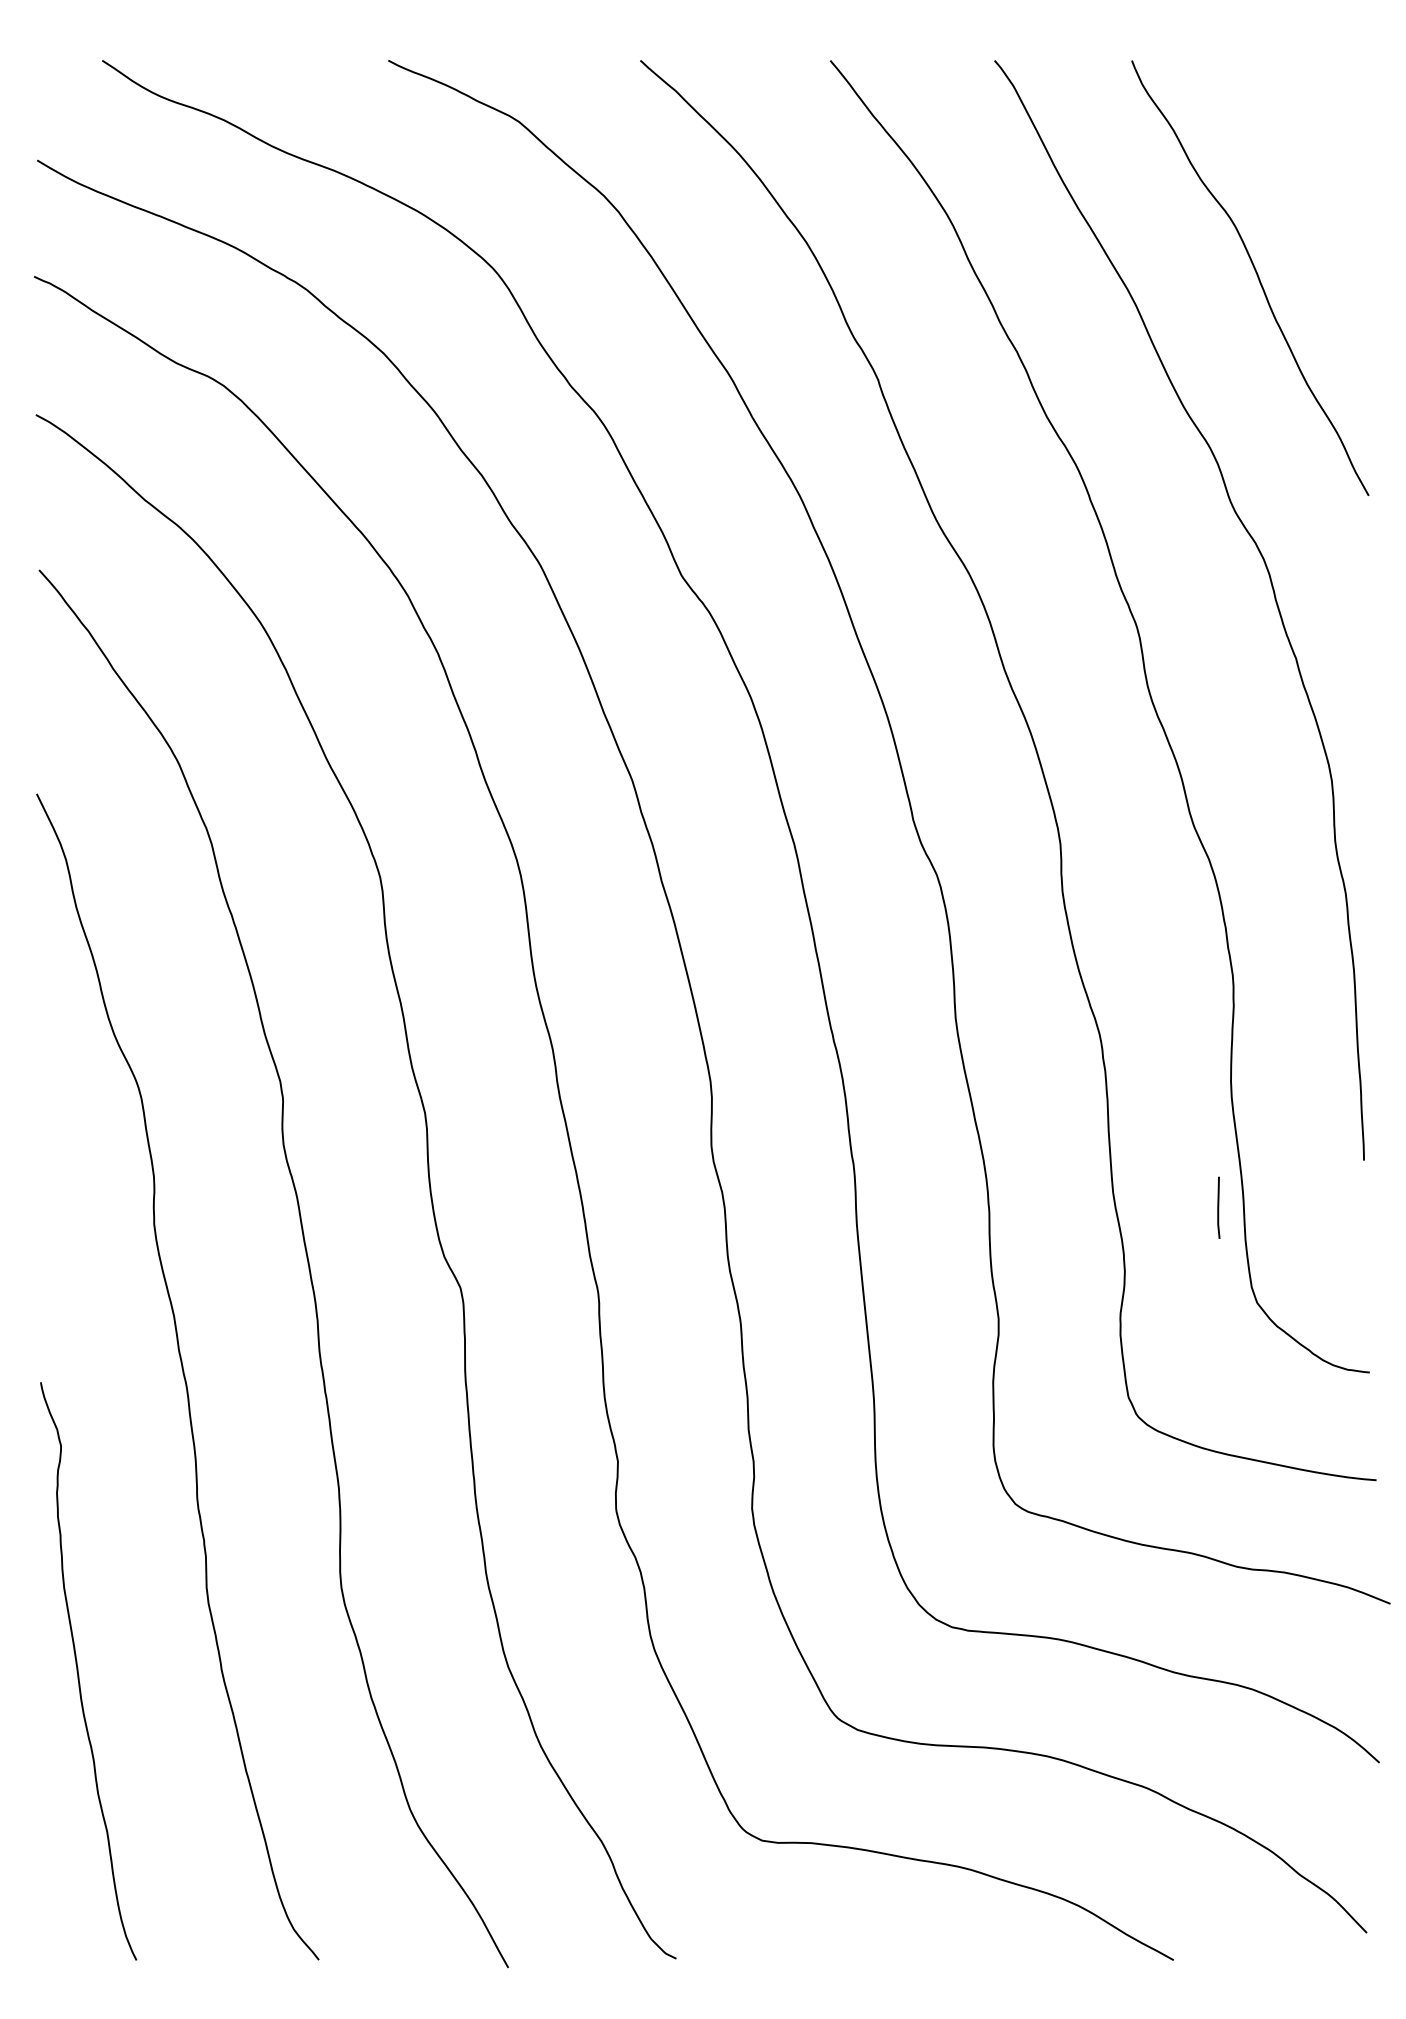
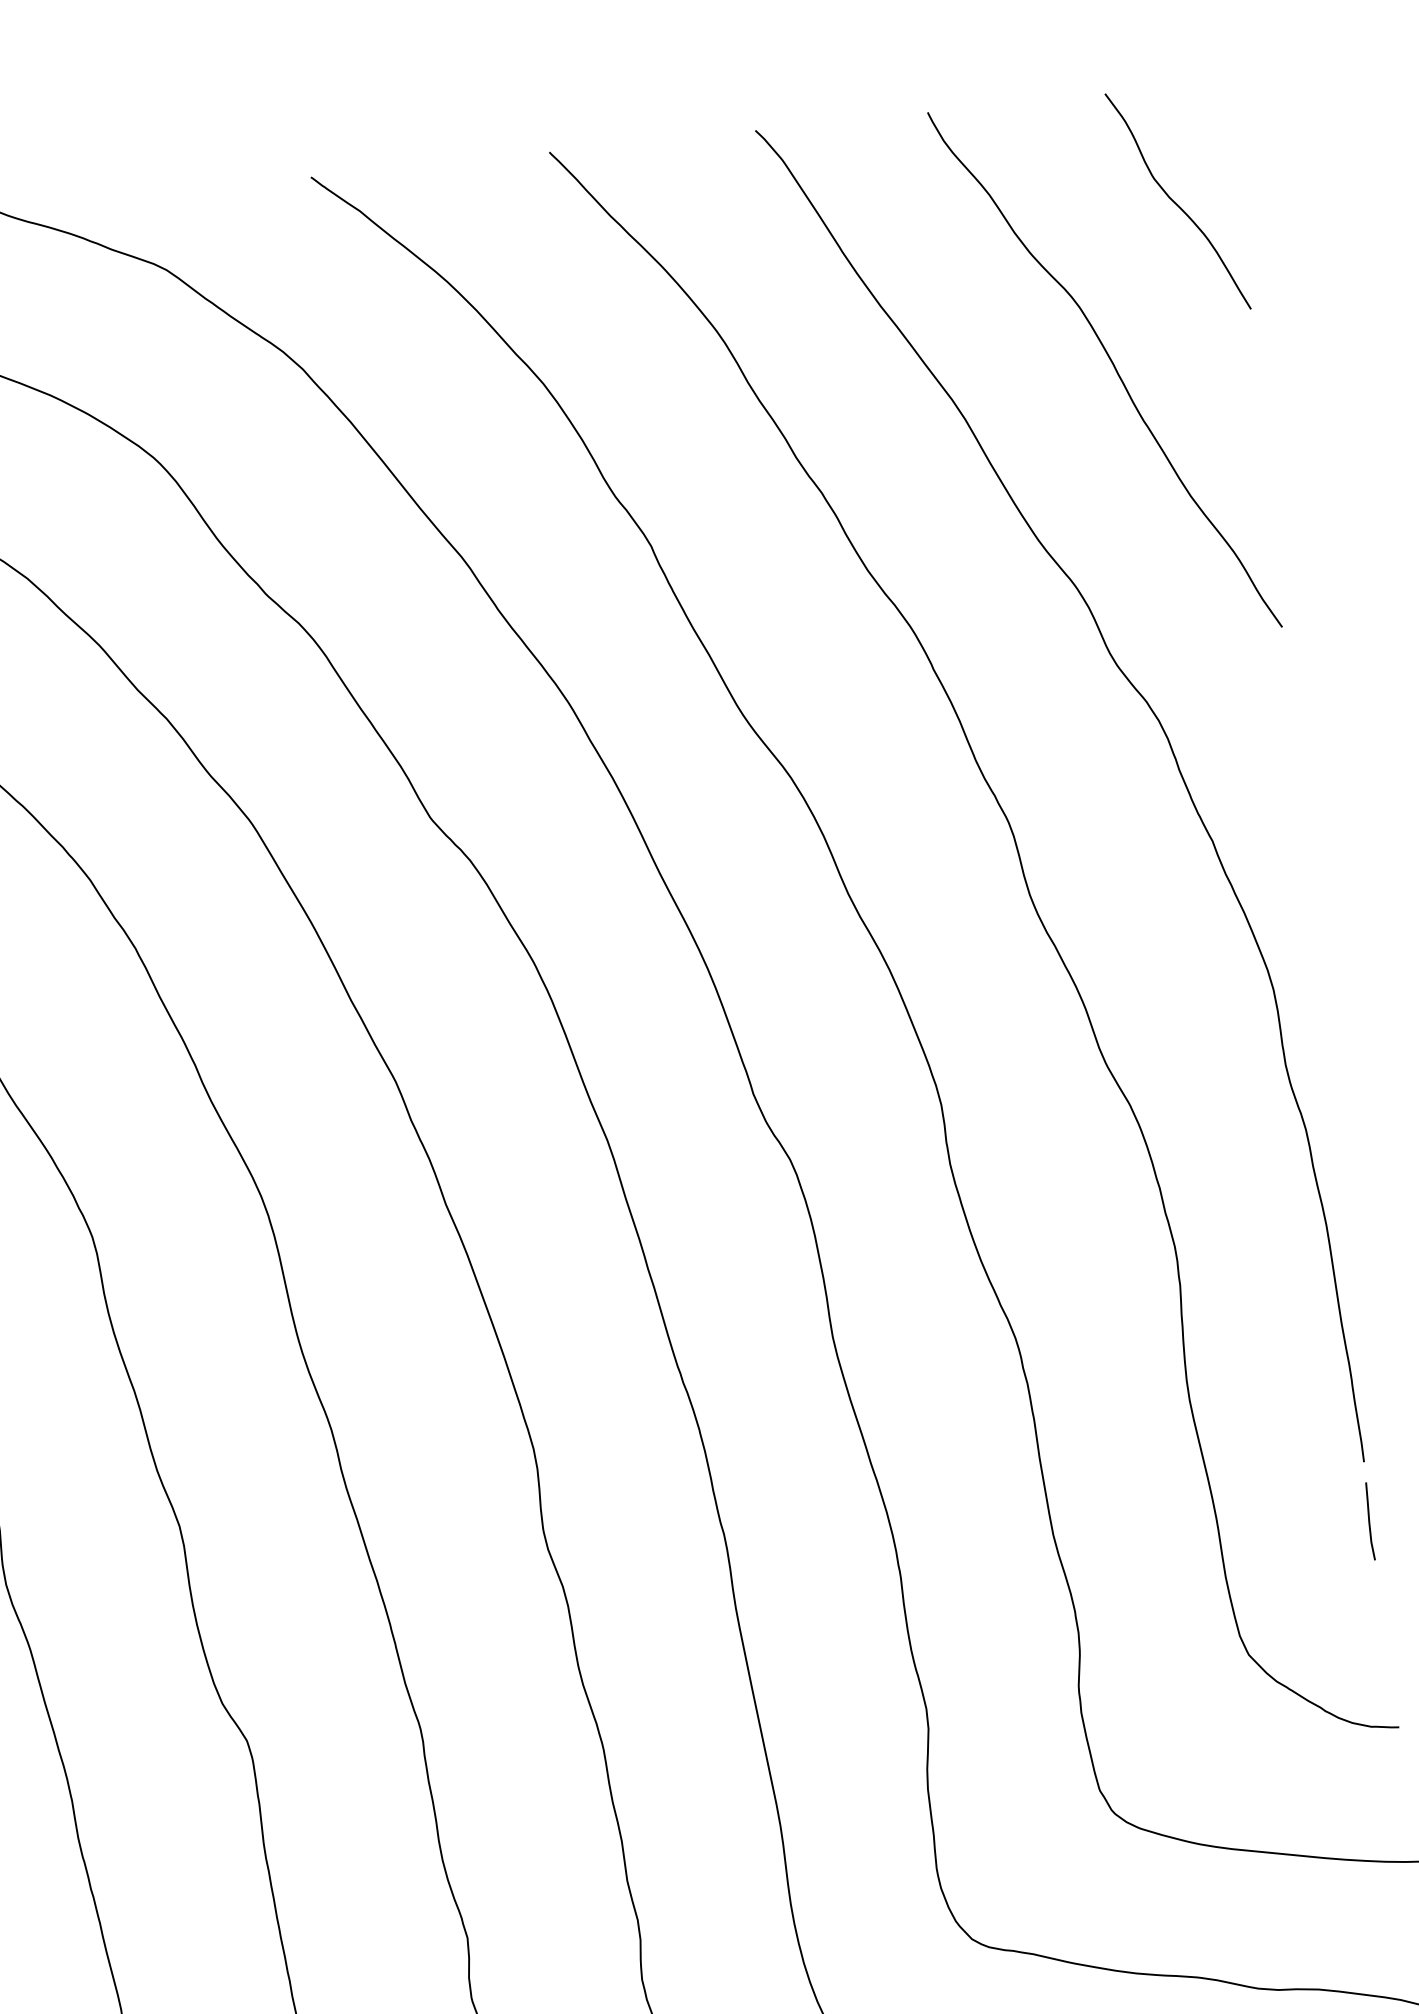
curve: (1320, 152) -> (1176, 202), added
line: (1218, 1207) -> (1369, 1521), moved

